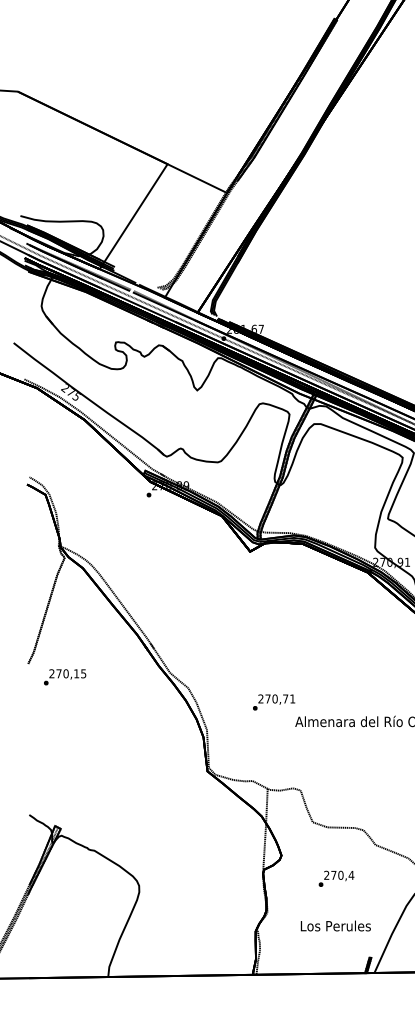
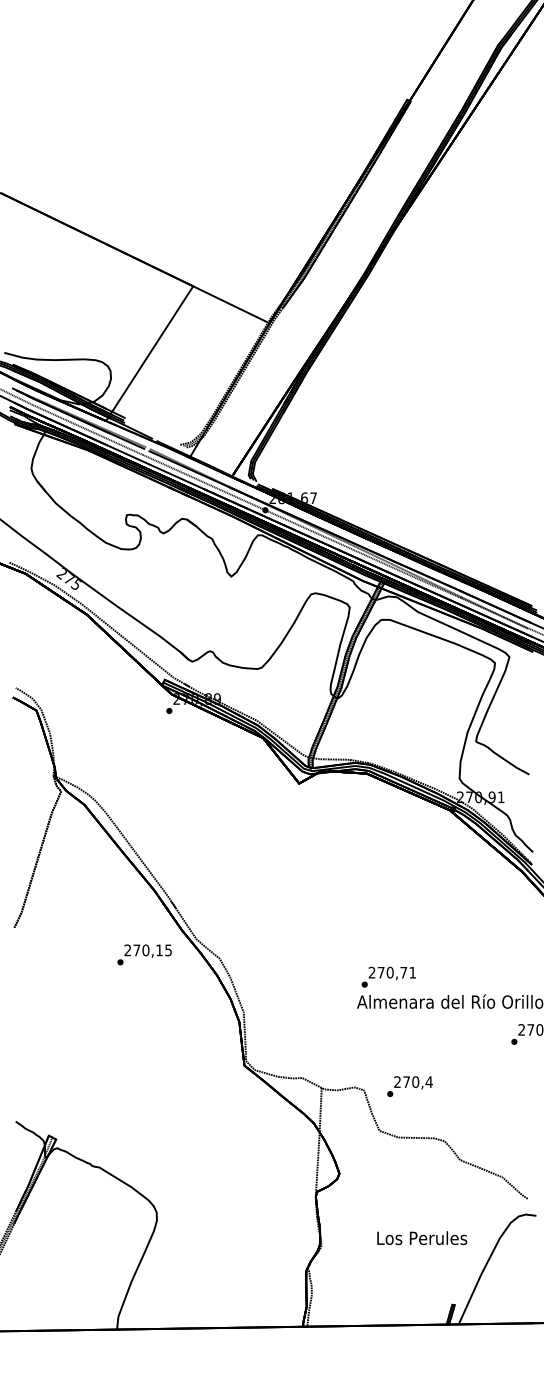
text: (64, 677) -> (144, 954), moved
text: (273, 701) -> (388, 976), moved
text: (336, 878) -> (409, 1086), moved
text: (336, 926) -> (422, 1238), moved

